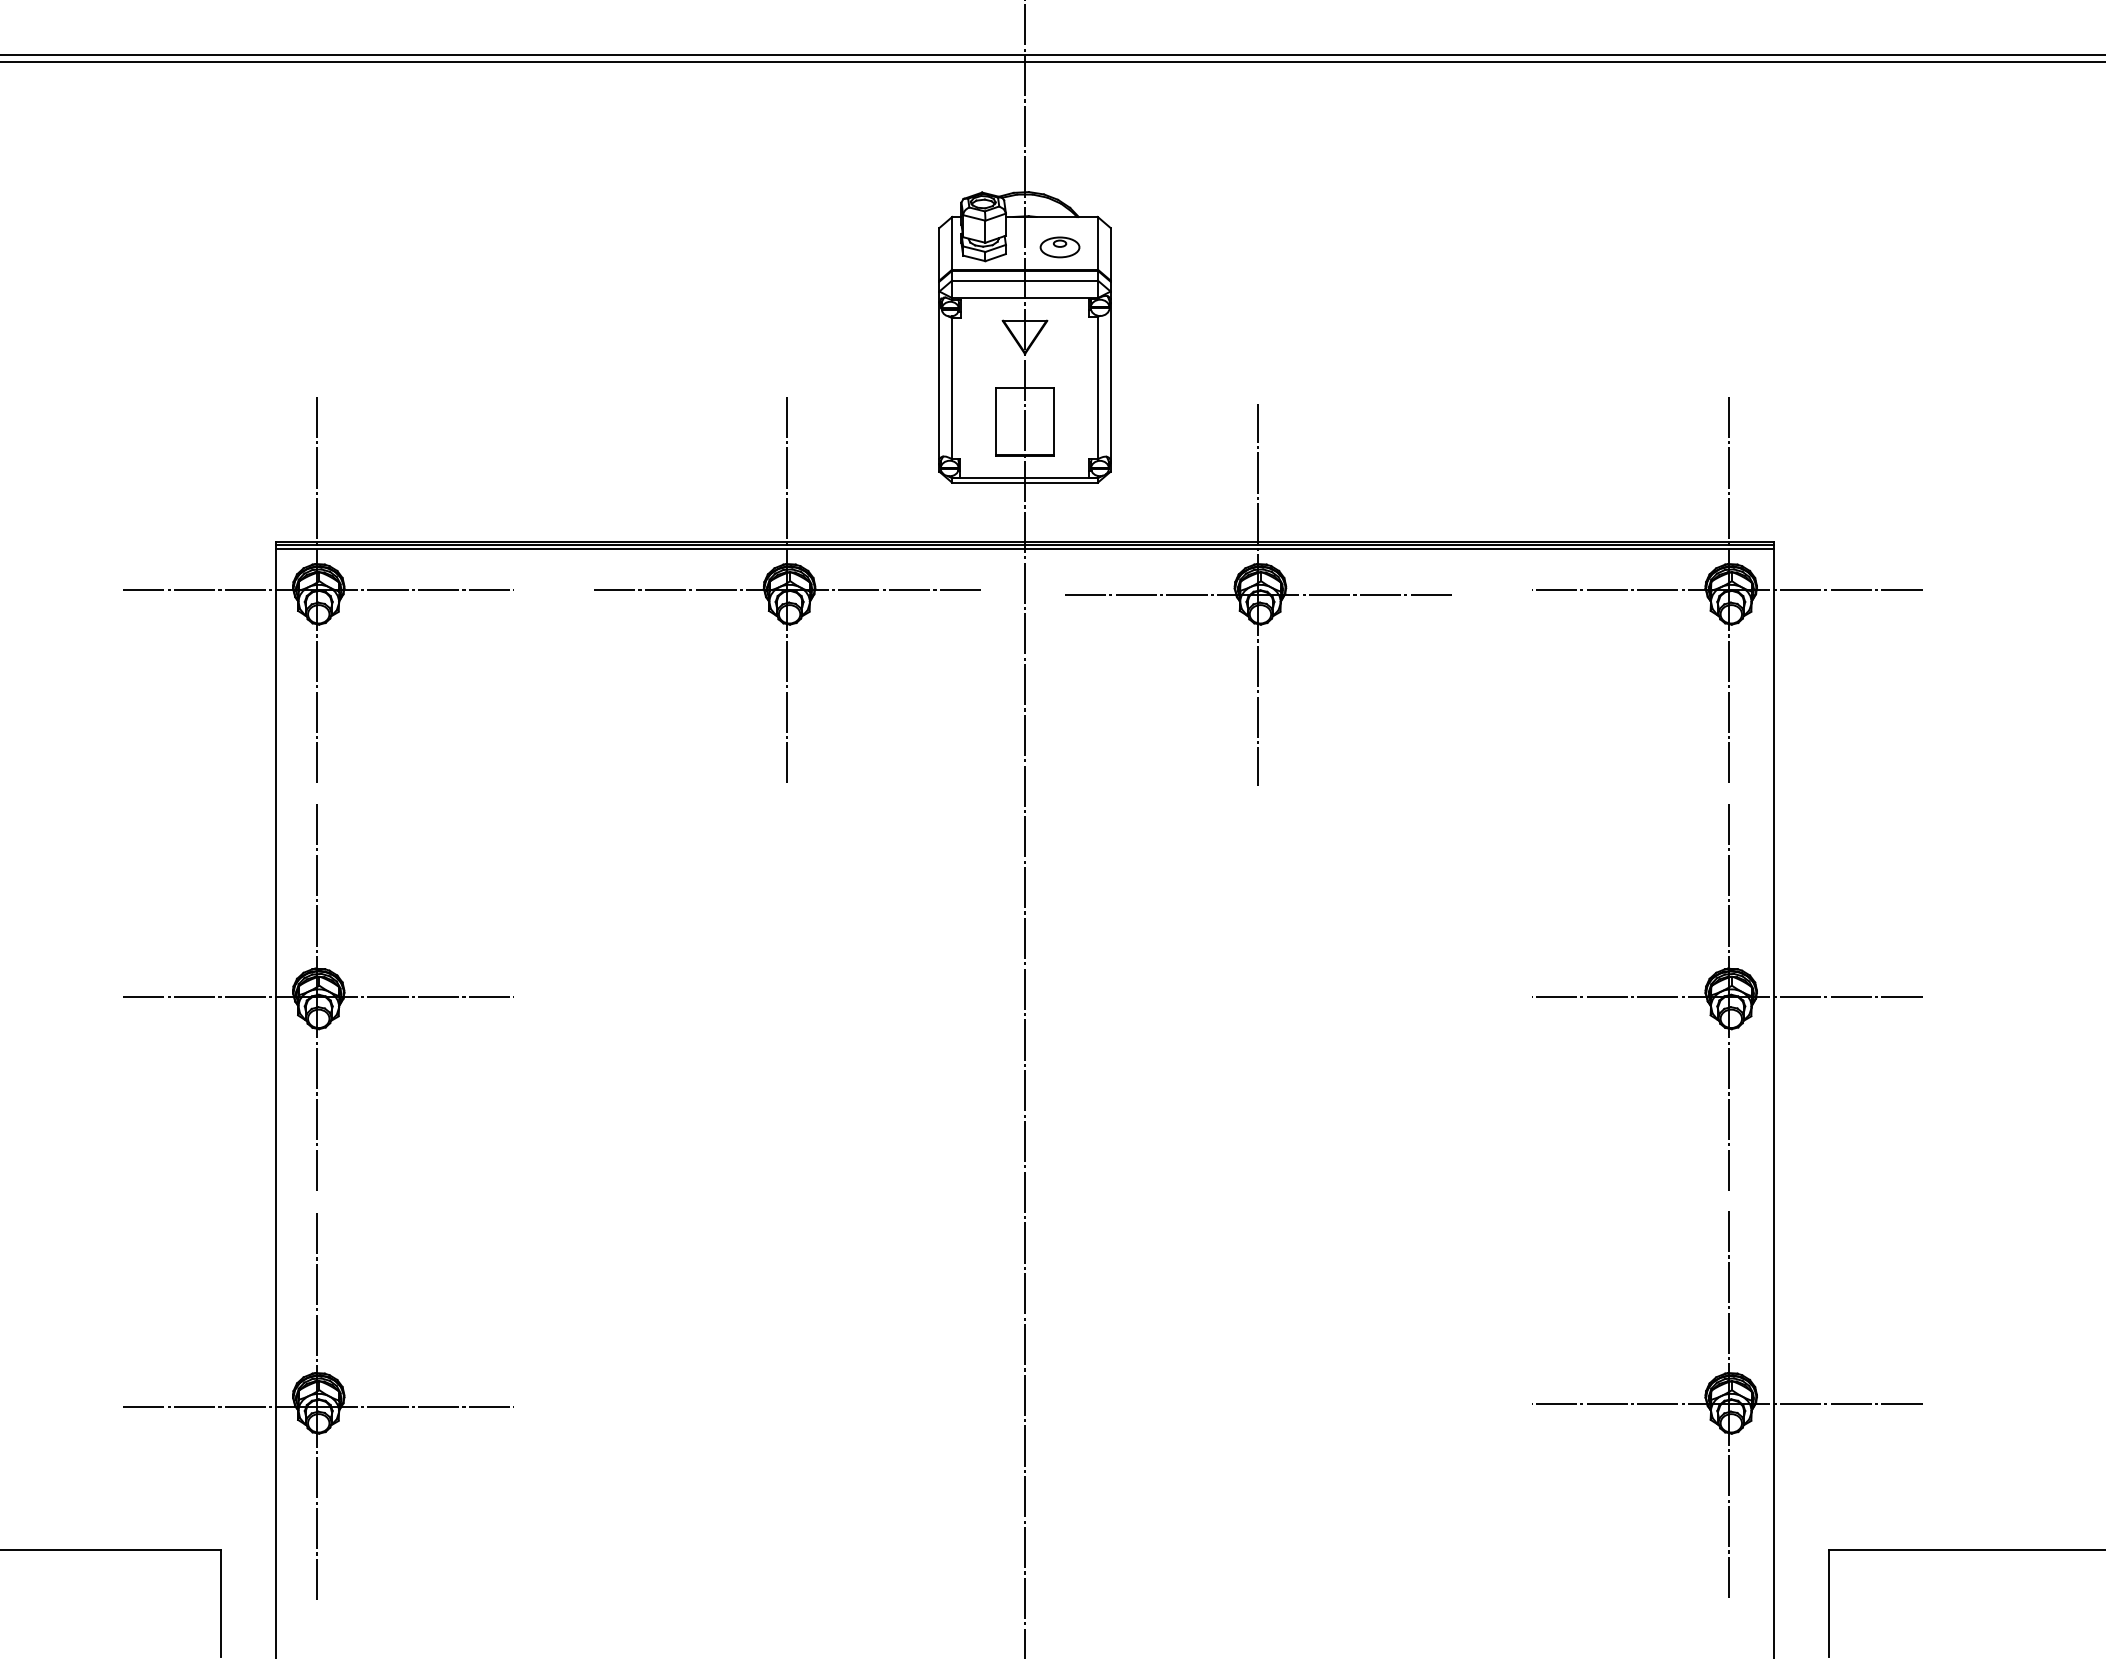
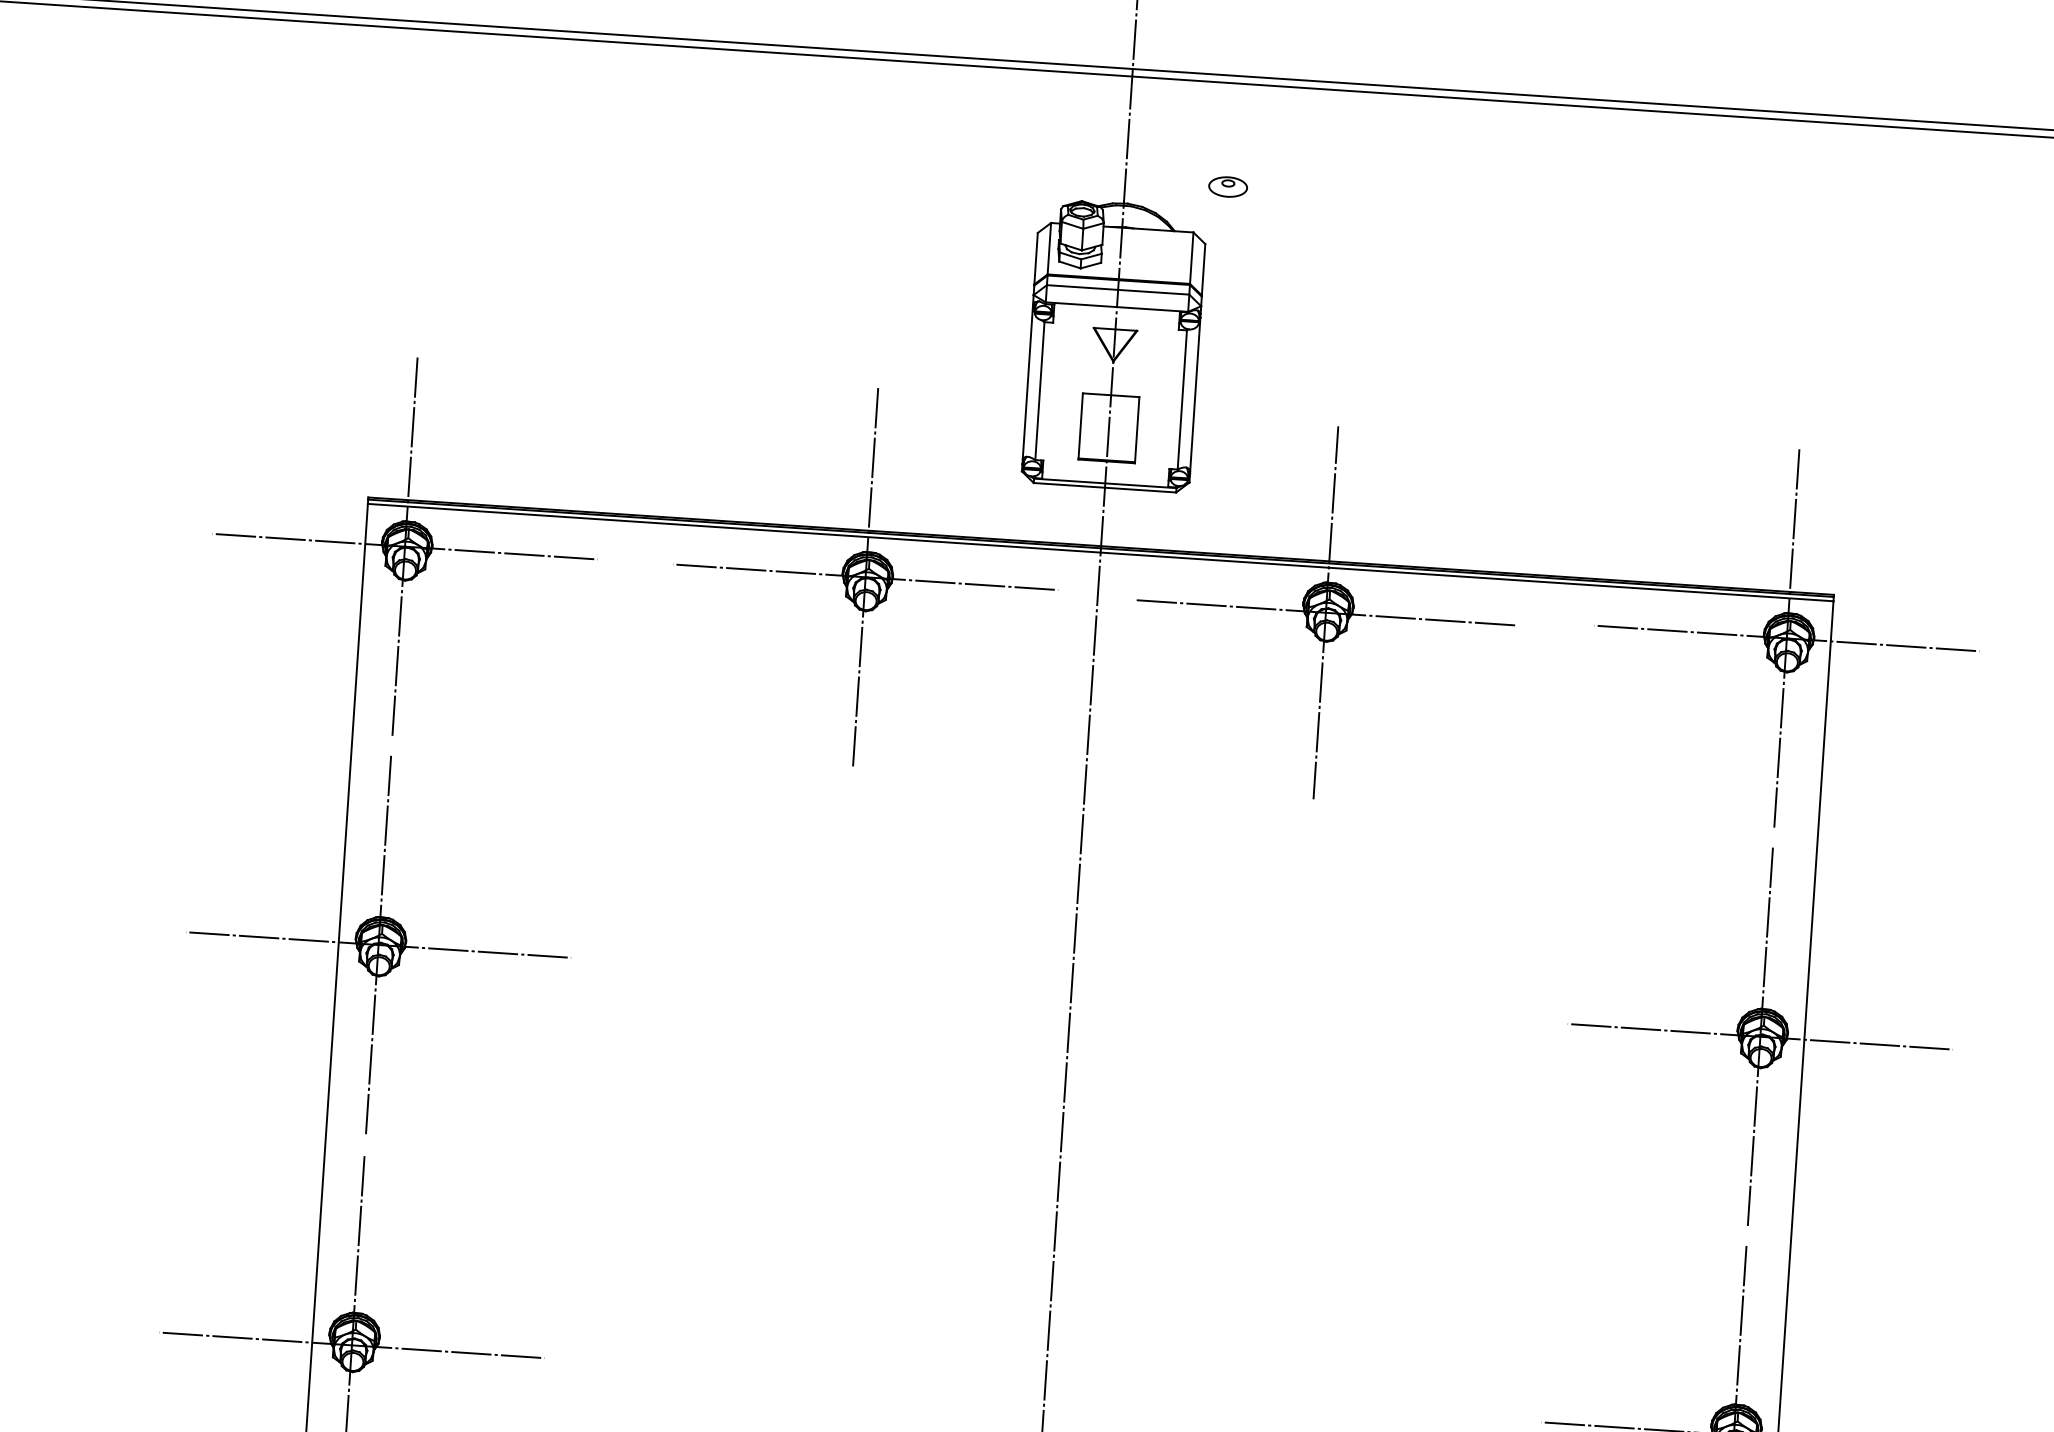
part: (1059, 247) -> (1227, 187), moved

